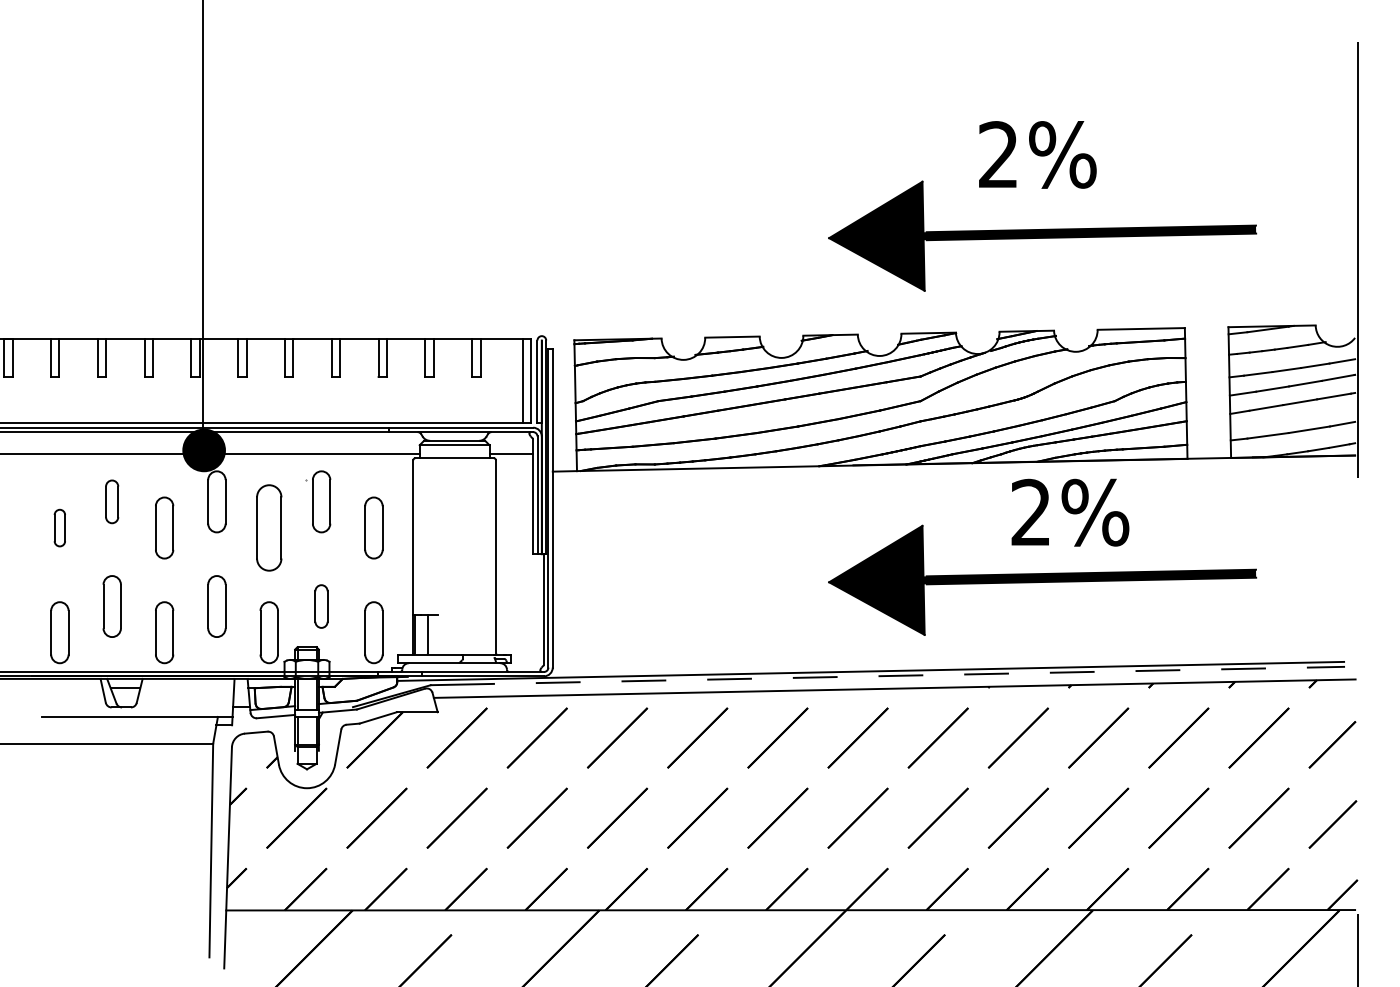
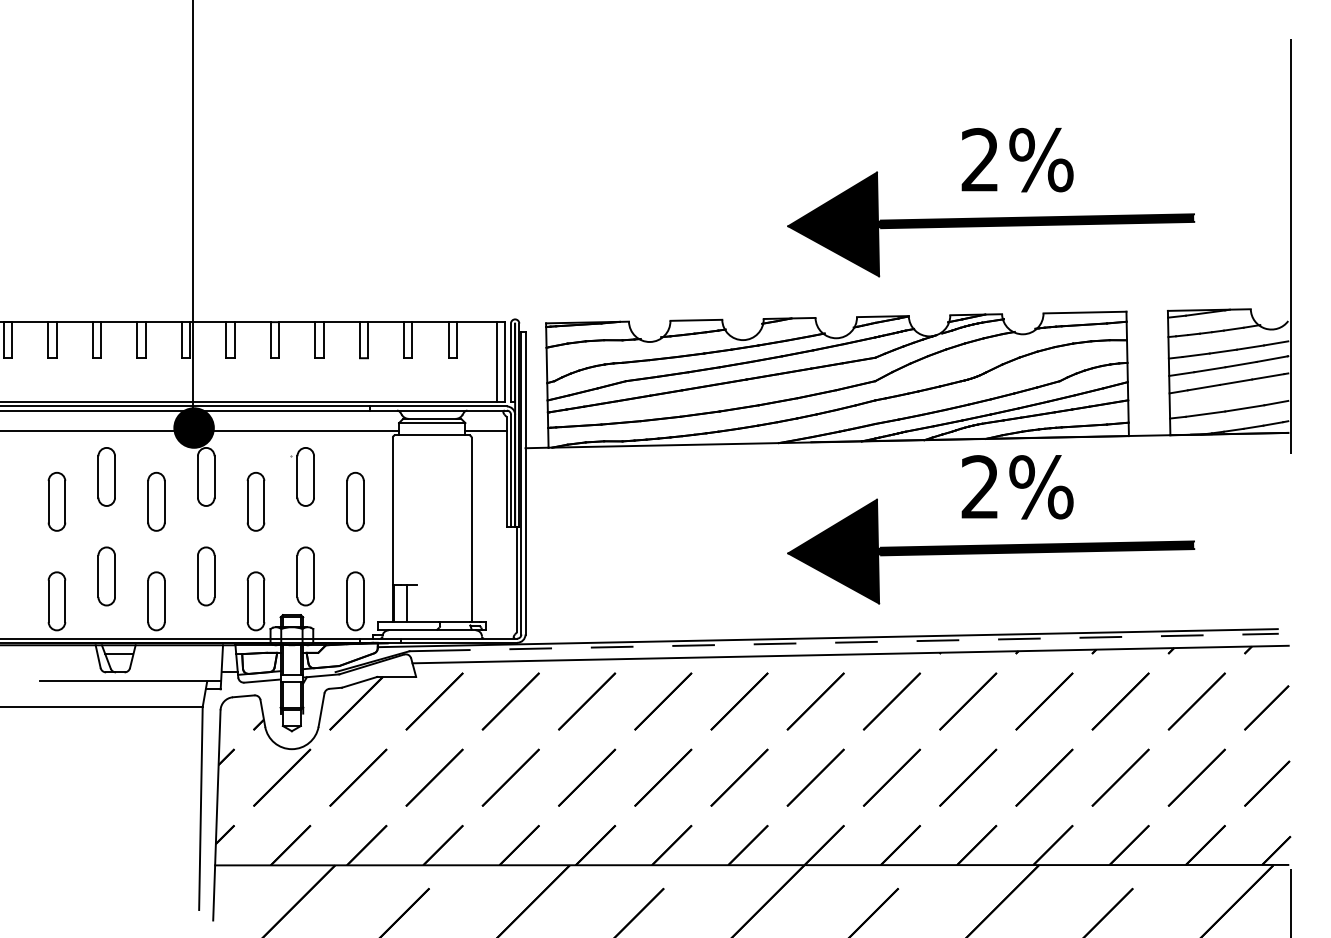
text: (1037, 155) -> (1017, 160), moved
part: (111, 501) -> (106, 476), size x1.43
part: (59, 527) -> (56, 501), size x1.67
part: (268, 527) -> (255, 501), size x0.71
part: (321, 606) -> (305, 576), size x1.43

